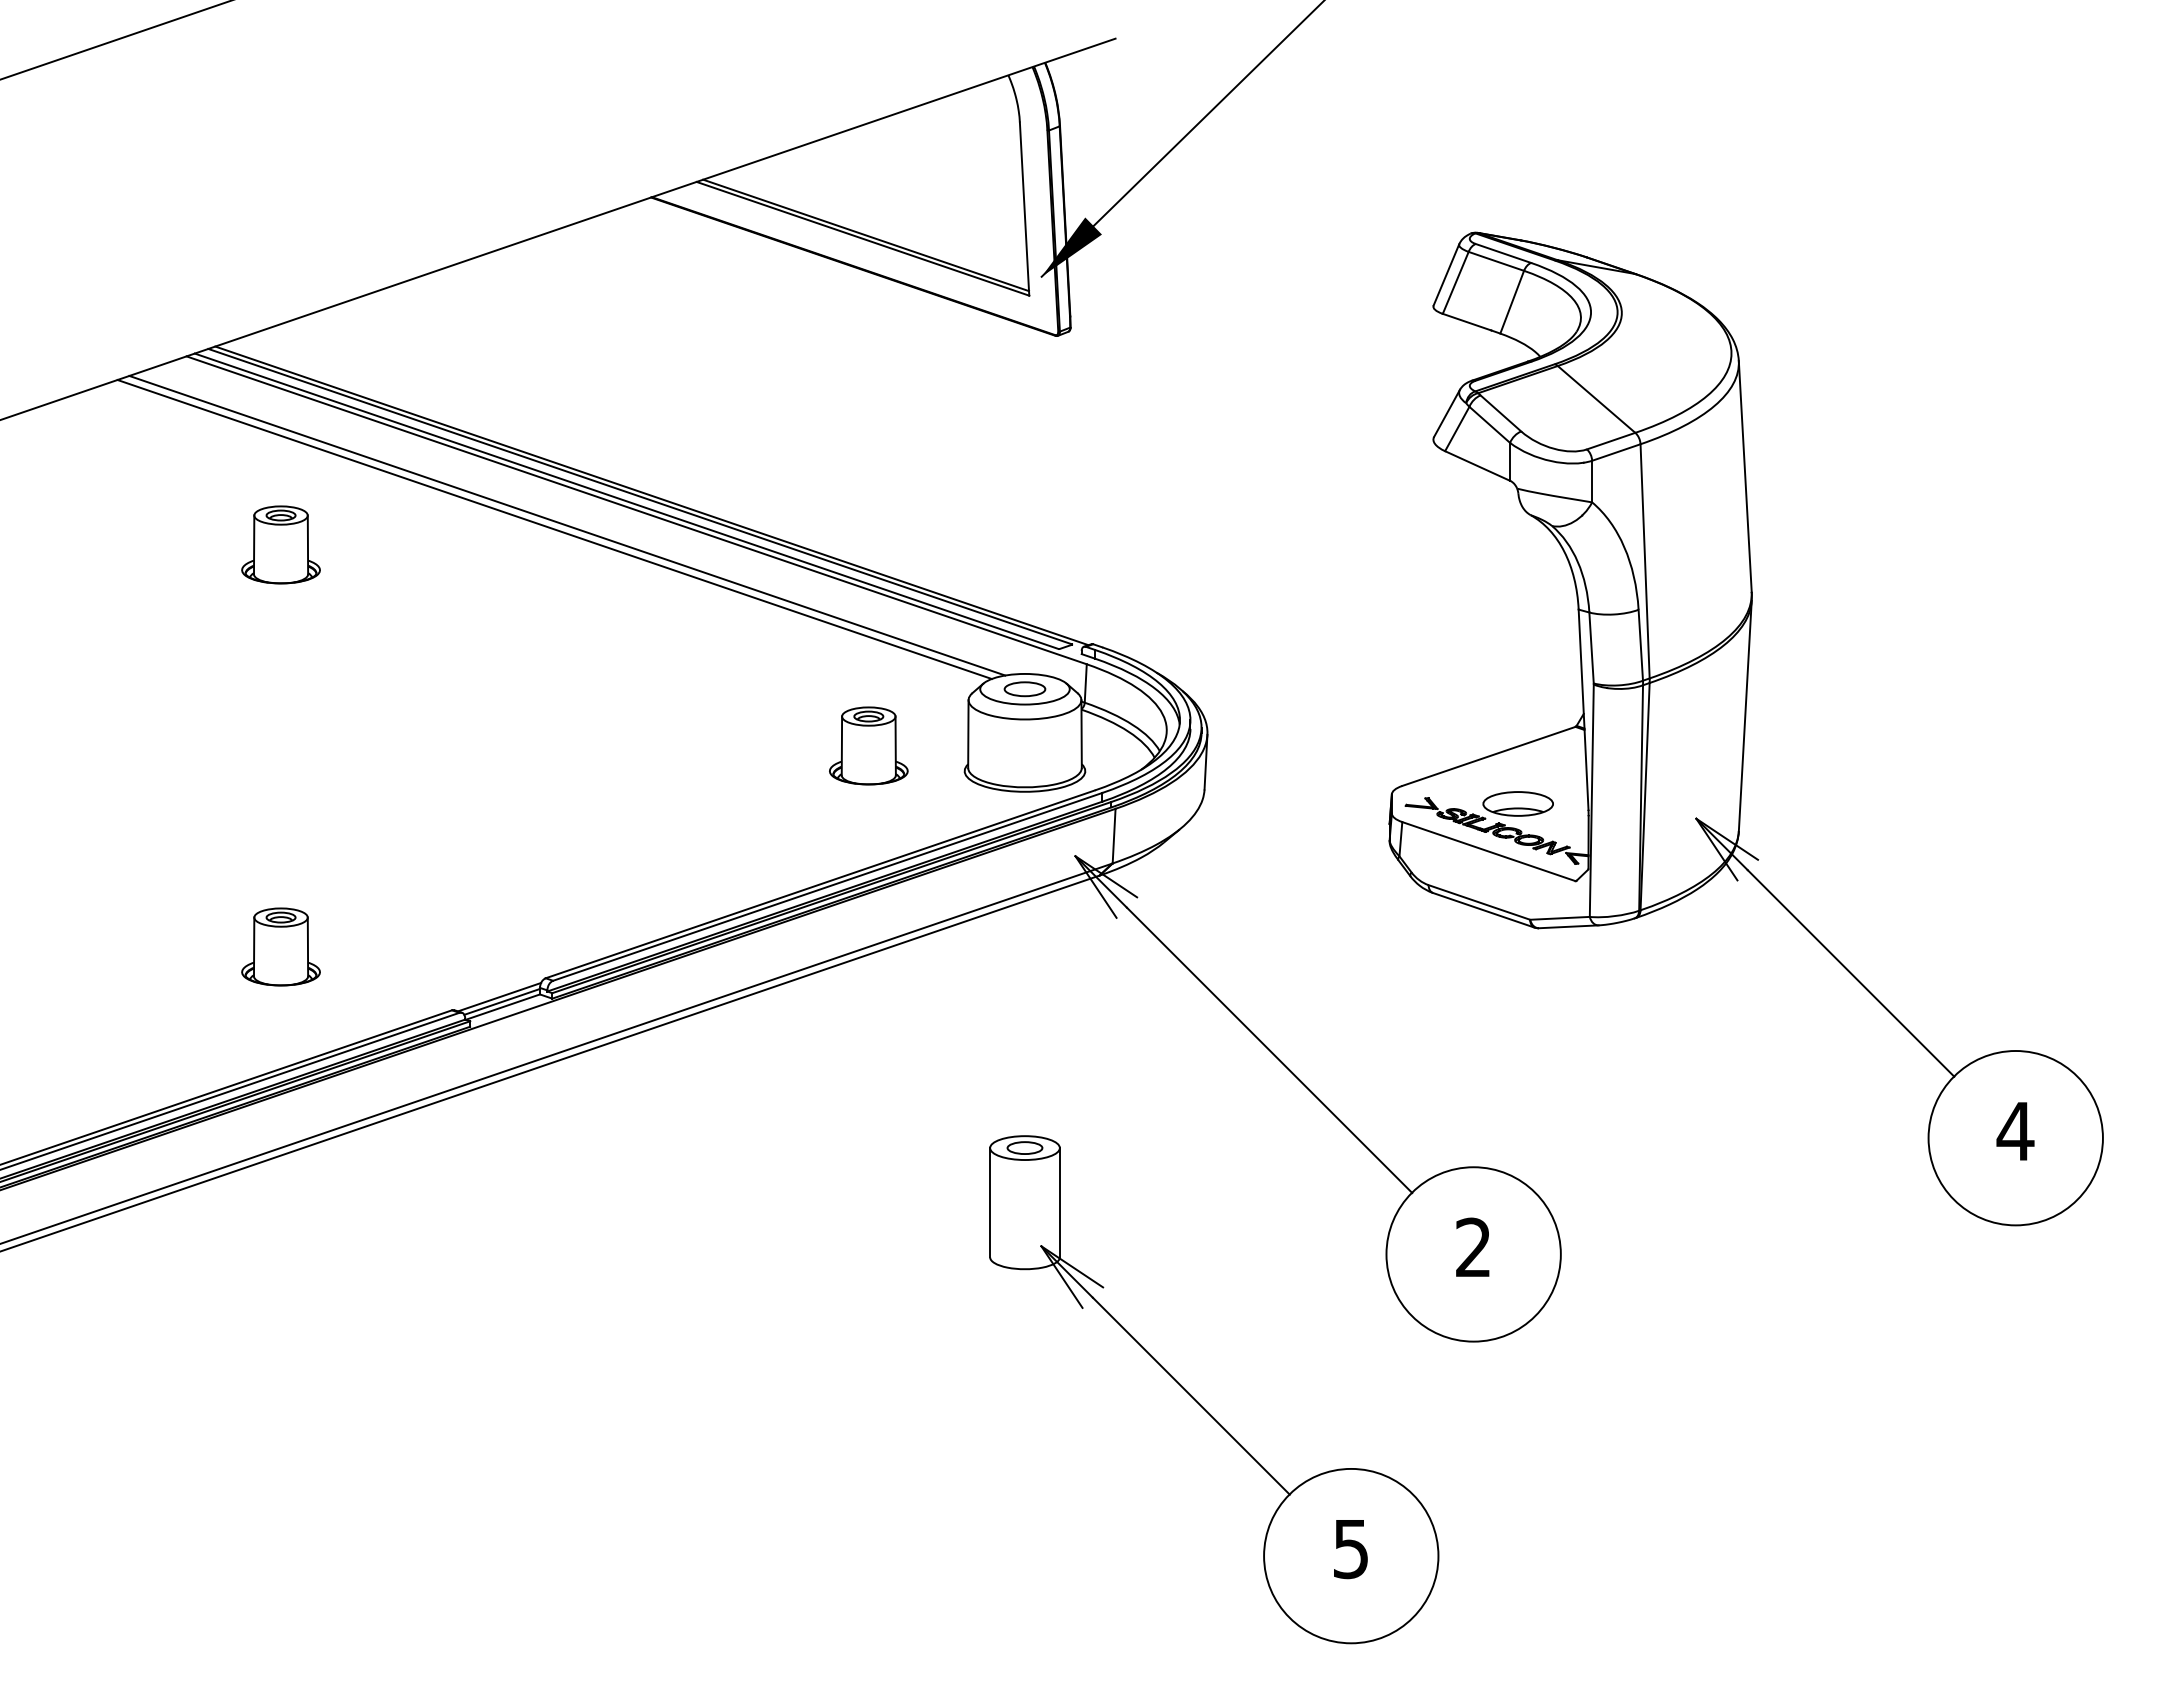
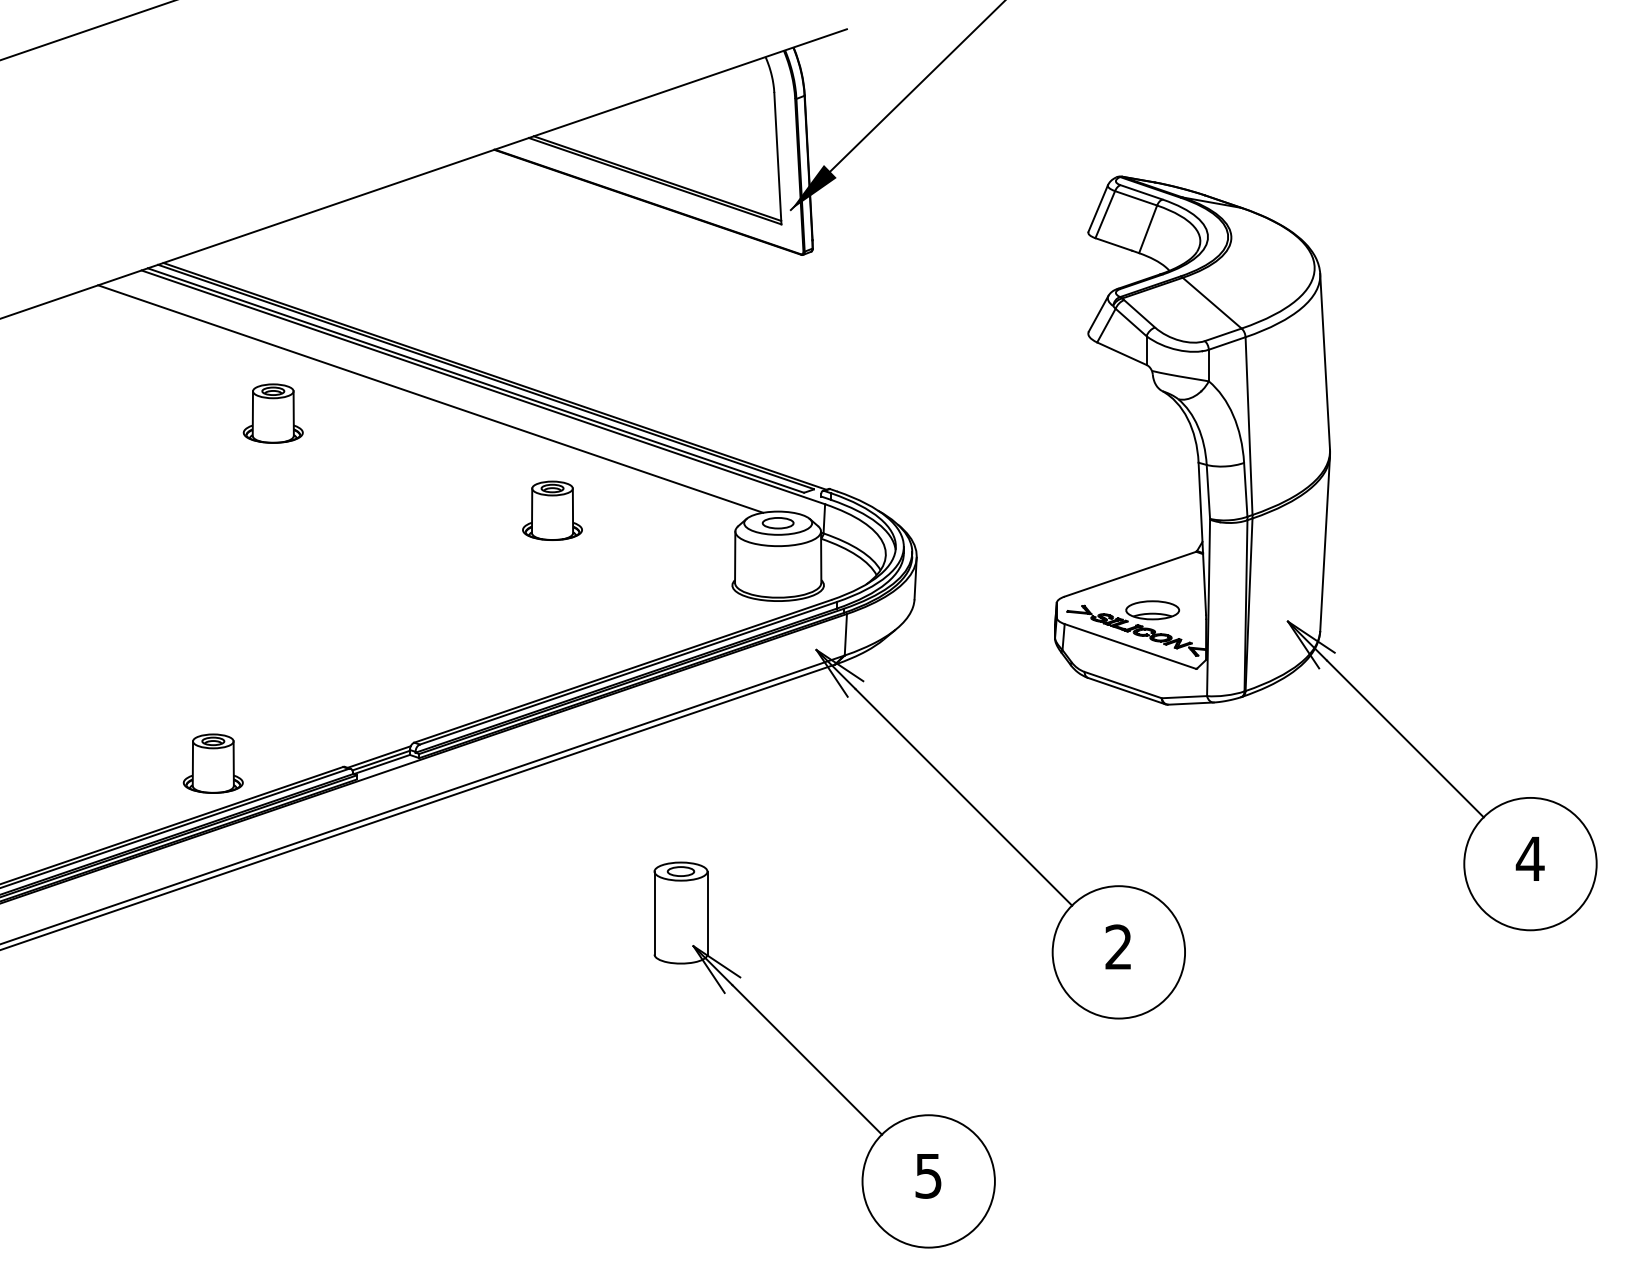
line: (554, 529) -> (420, 401), removed
part: (280, 544) -> (272, 413), moved
part: (868, 745) -> (552, 510), moved
part: (280, 946) -> (212, 763), moved
part: (1200, 1403) -> (814, 1065), moved

